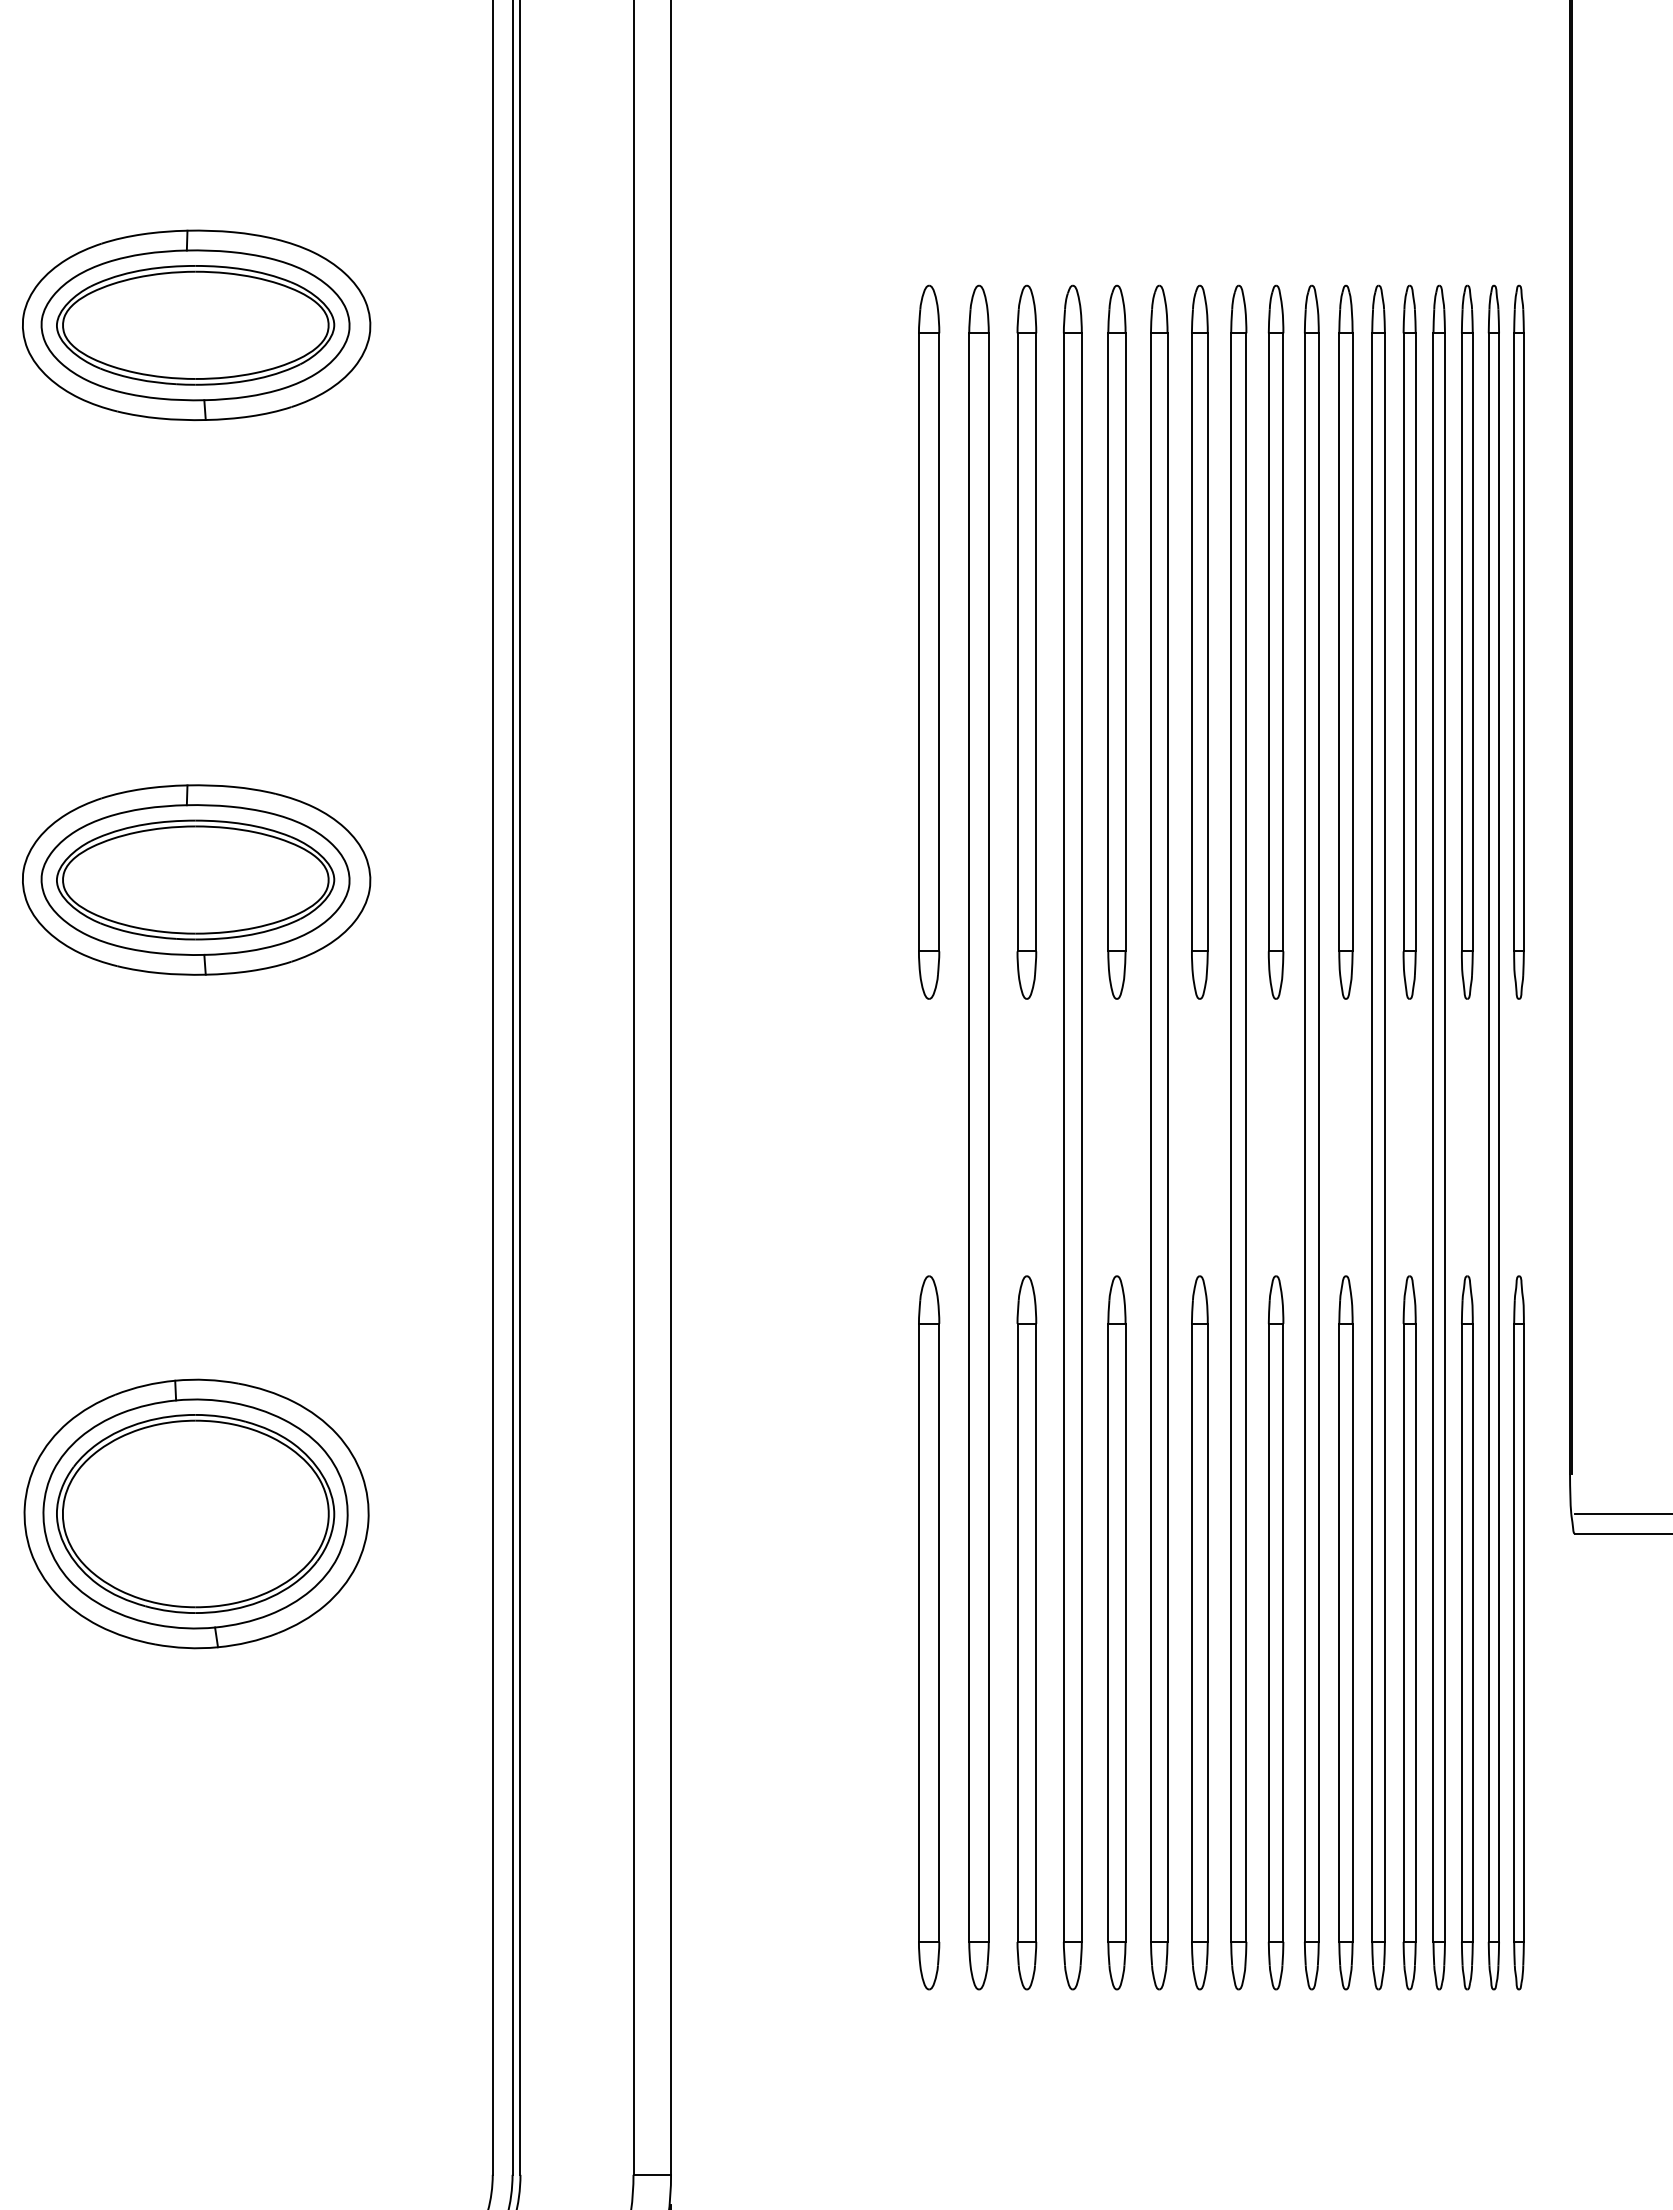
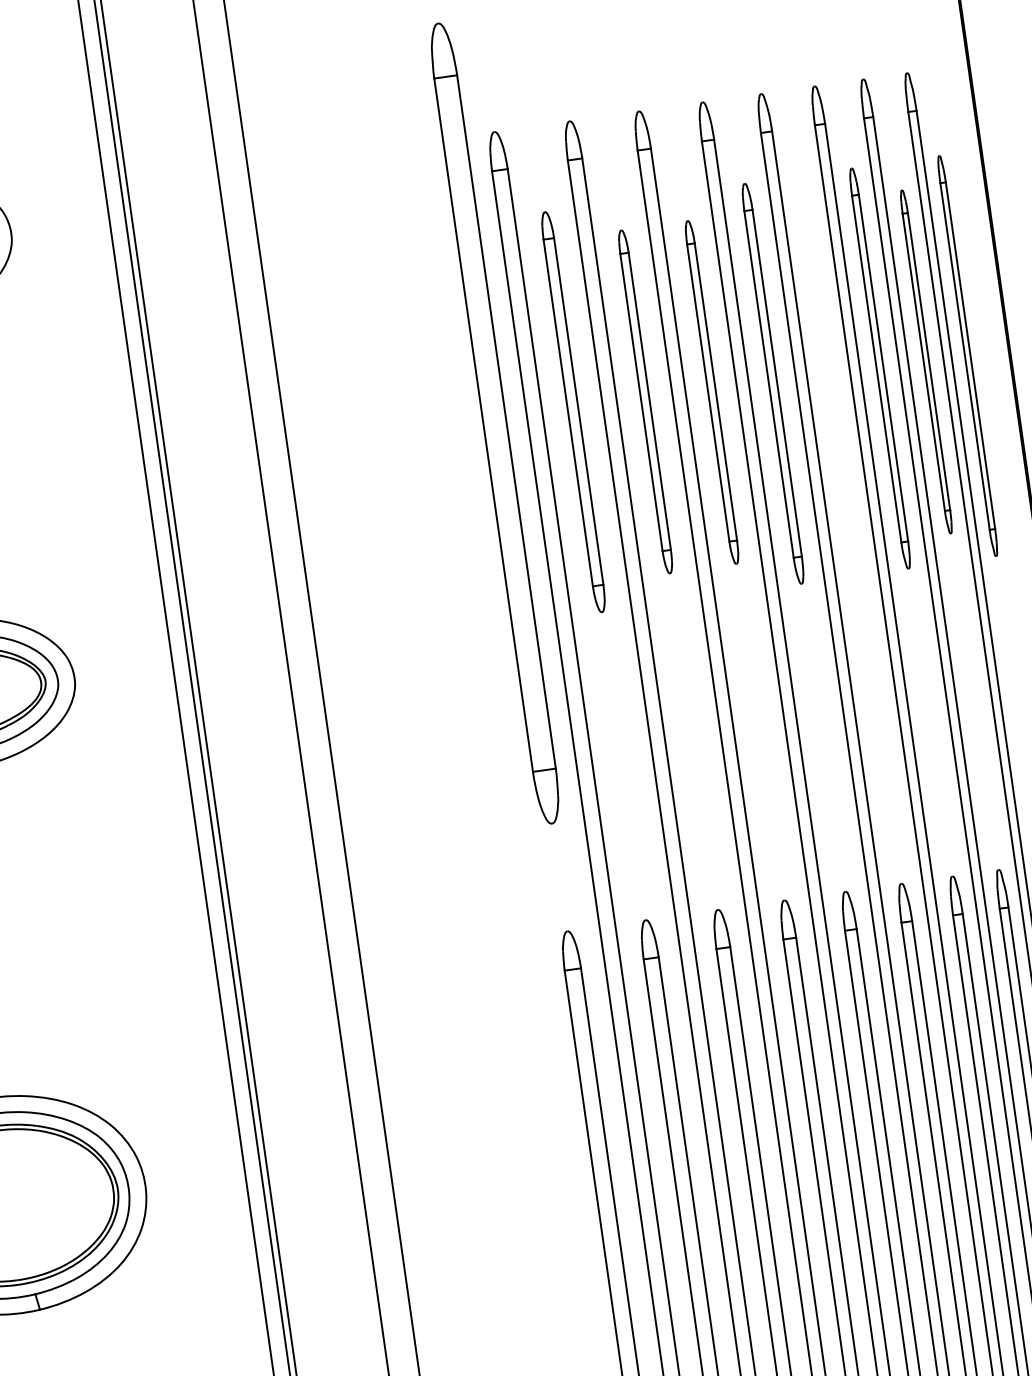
part: (929, 641) -> (495, 422), size x1.4
part: (1026, 641) -> (573, 411), size x0.7
part: (1116, 641) -> (645, 401), size x0.6
part: (1199, 641) -> (711, 391), size x0.6
part: (1275, 641) -> (772, 383), size x0.7
part: (1345, 641) -> (828, 375), removed
part: (1409, 641) -> (879, 368), size x0.7
part: (1467, 641) -> (926, 361), size x0.6
part: (1518, 641) -> (967, 355), size x0.7

